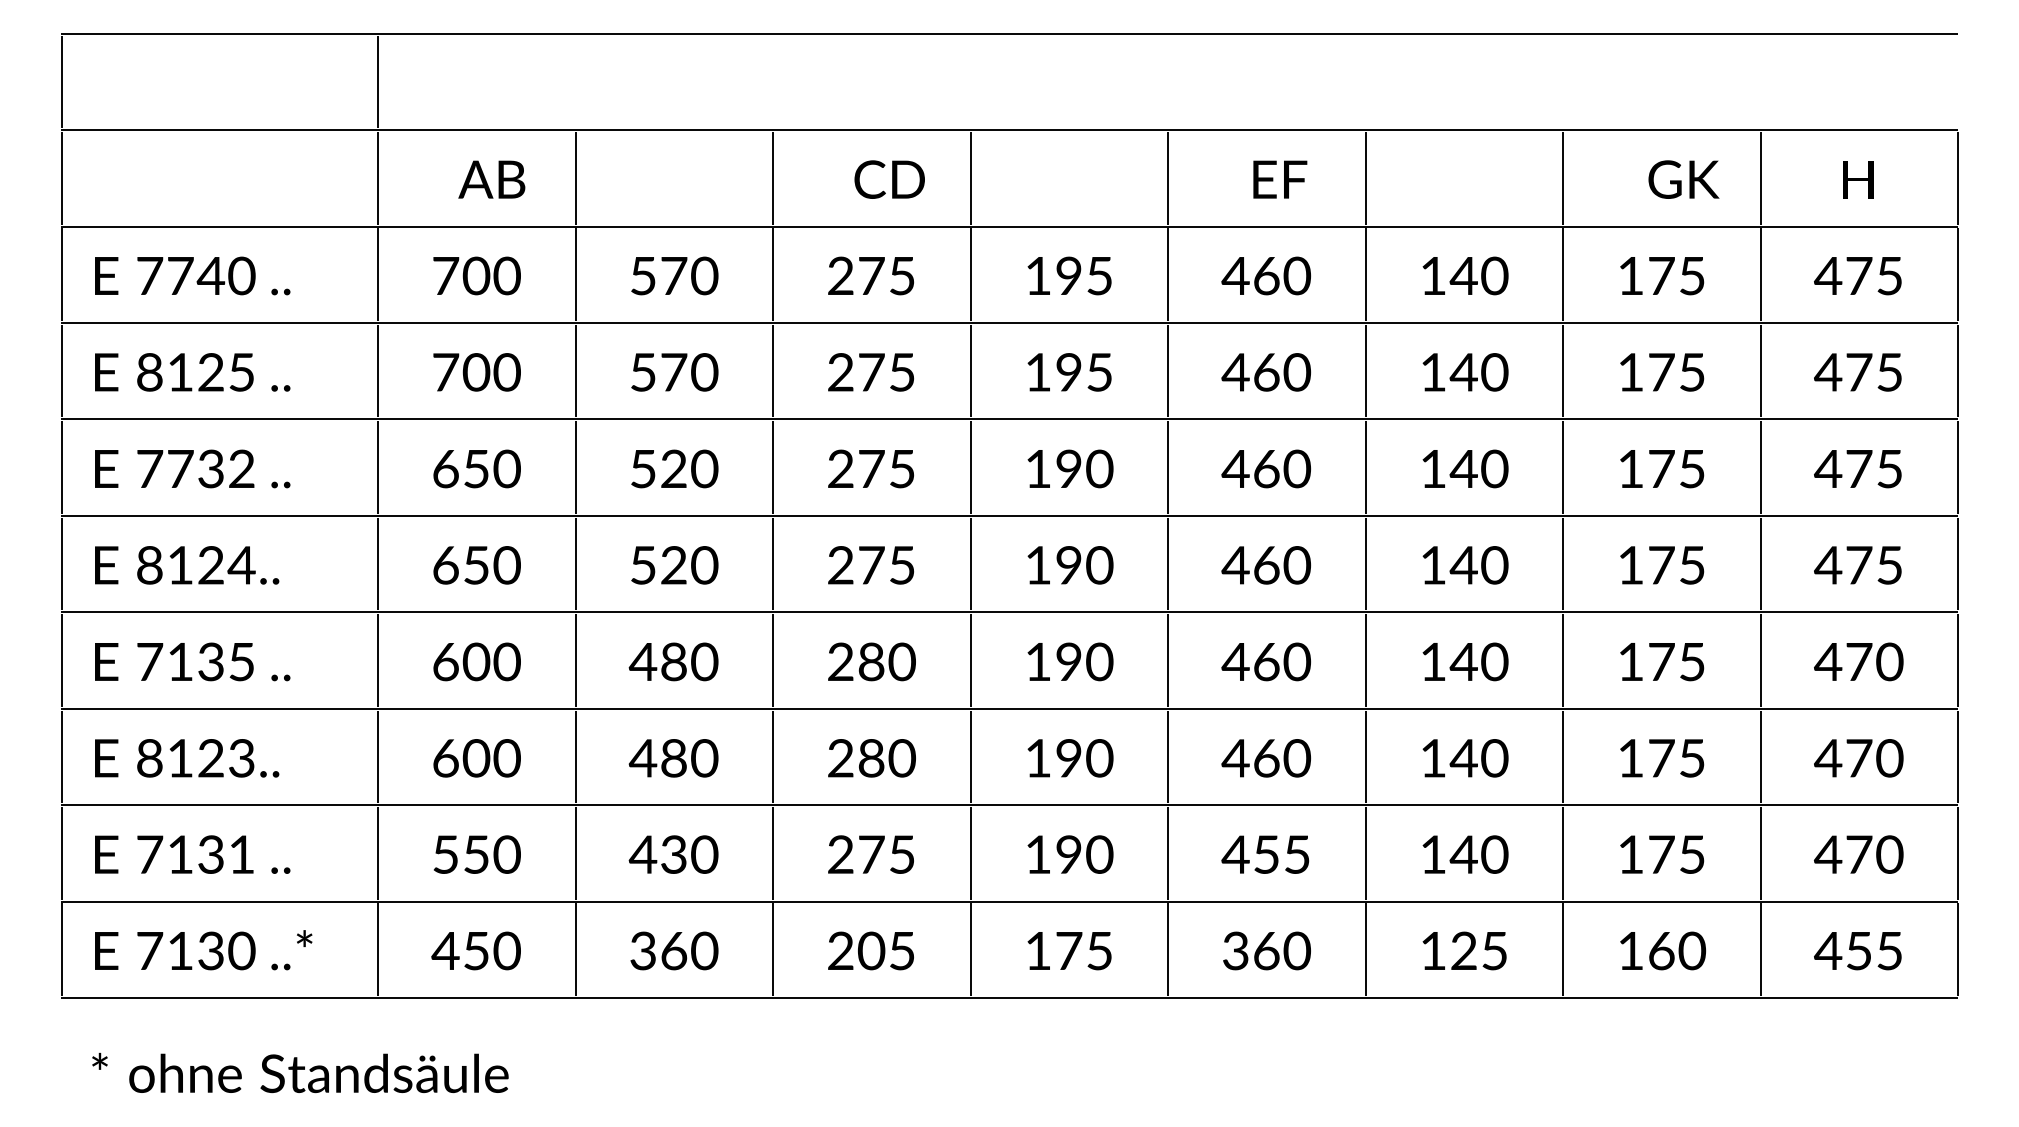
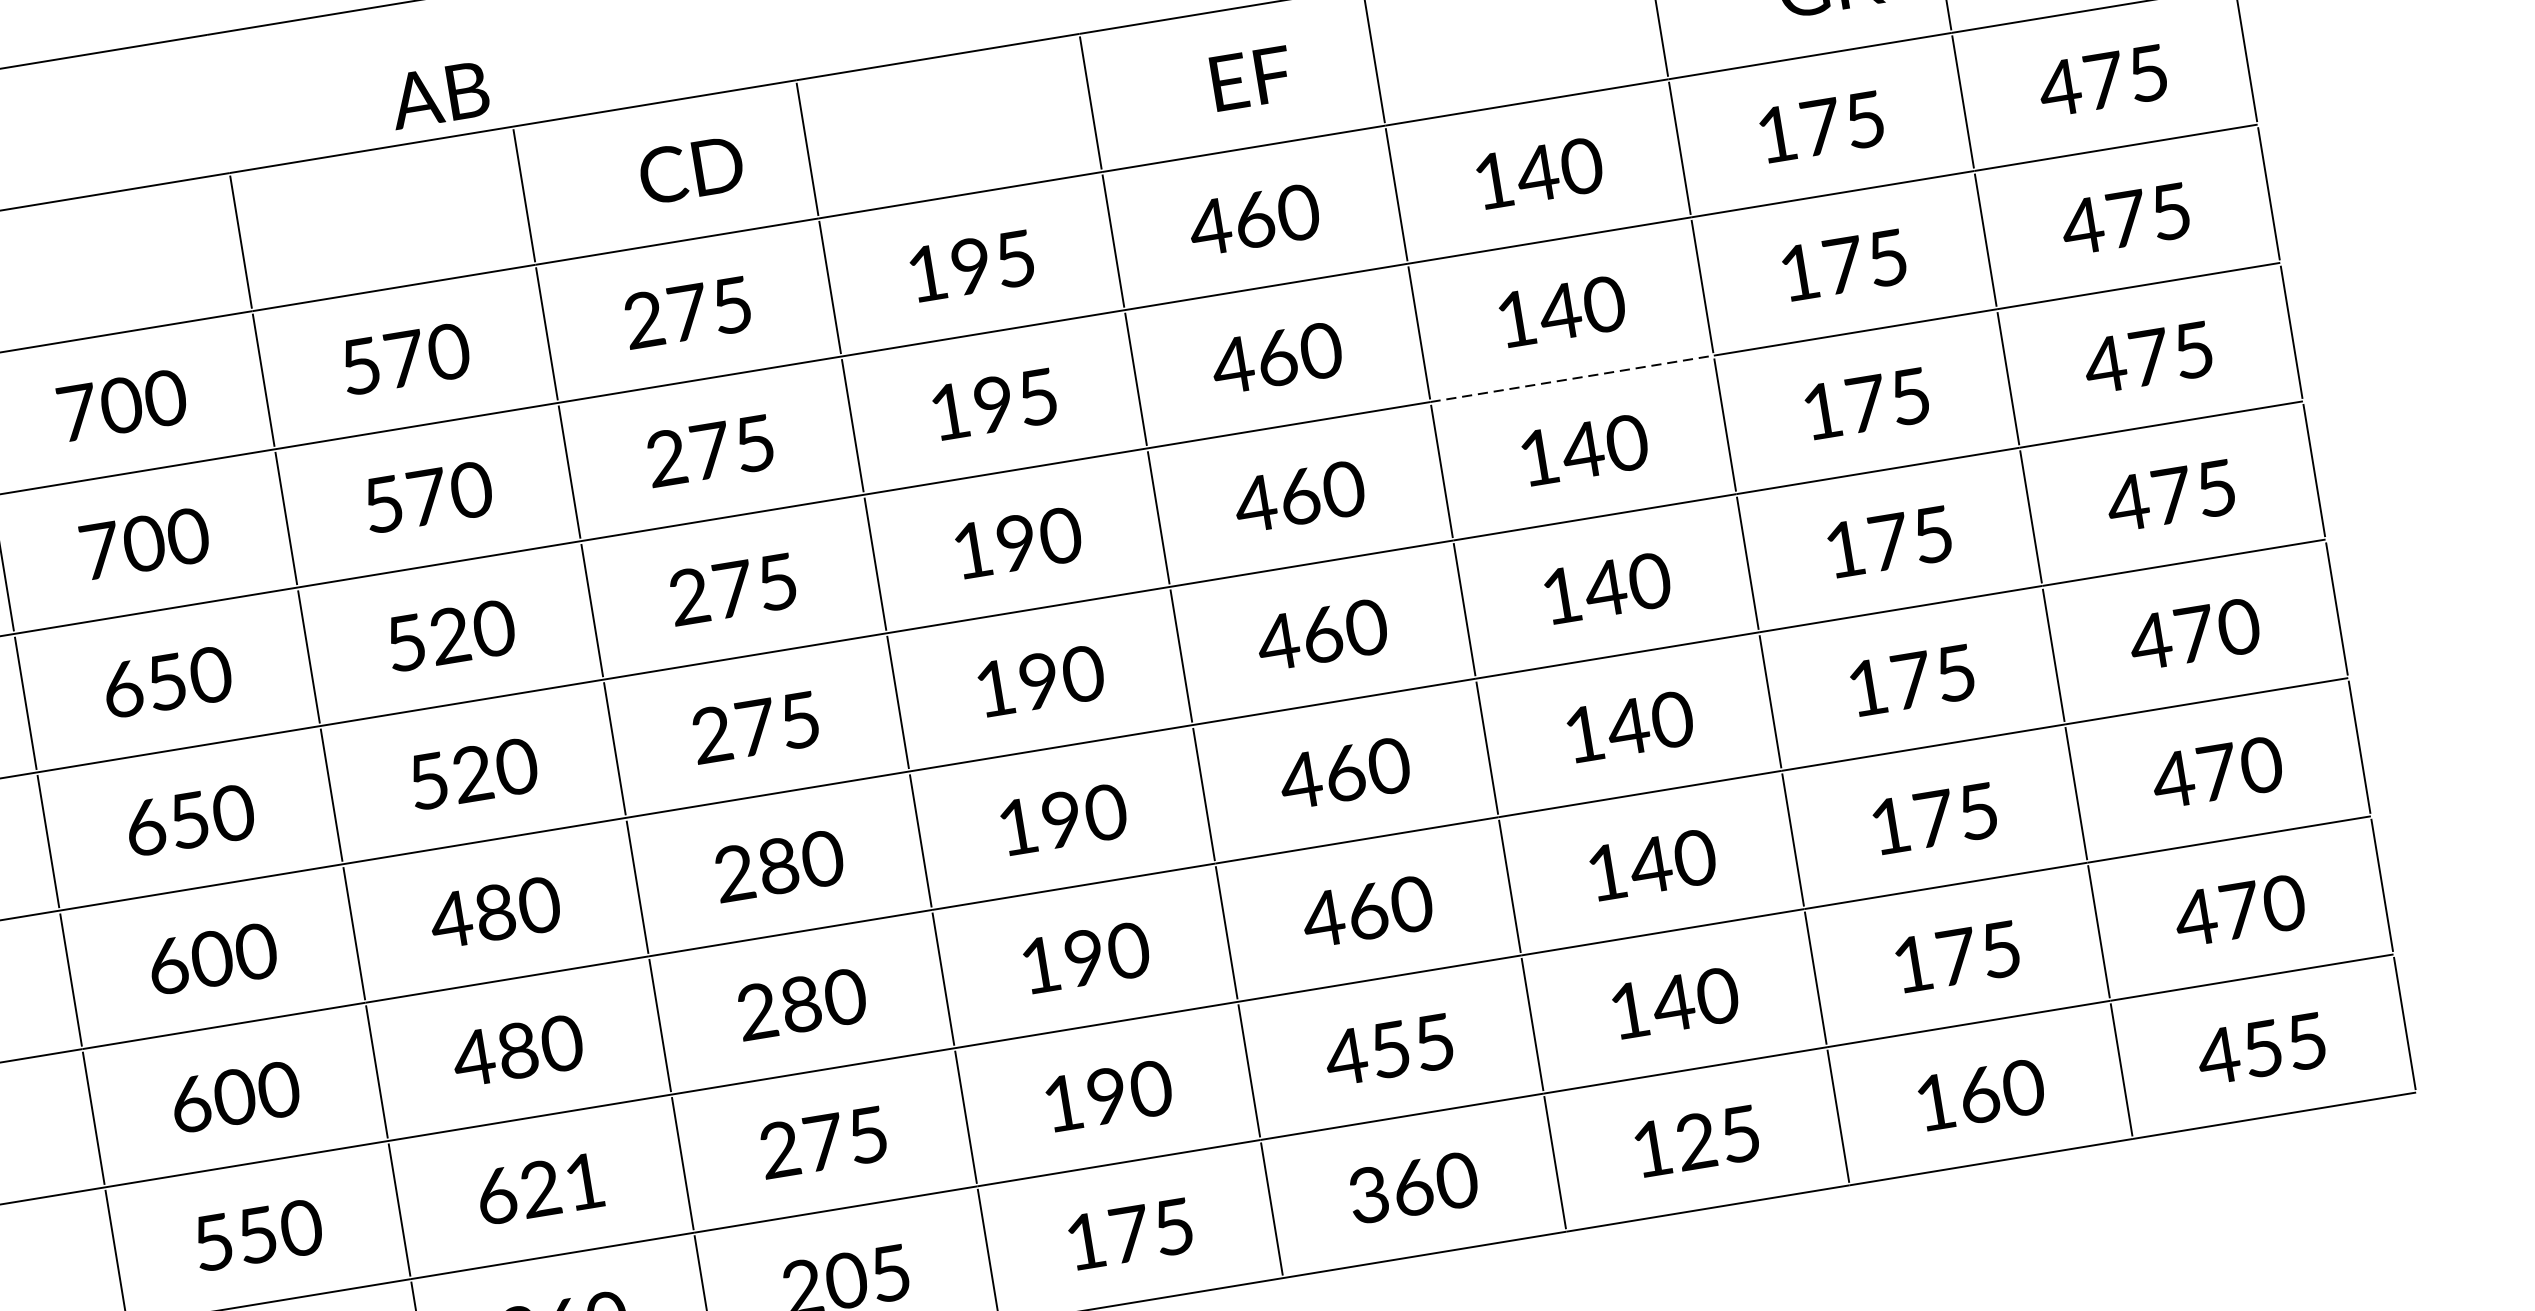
text: (491, 179) -> (438, 95), moved
line: (1464, 419) -> (1572, 379), solid -> dashed
text: (673, 854) -> (539, 1188), 430 -> 621

